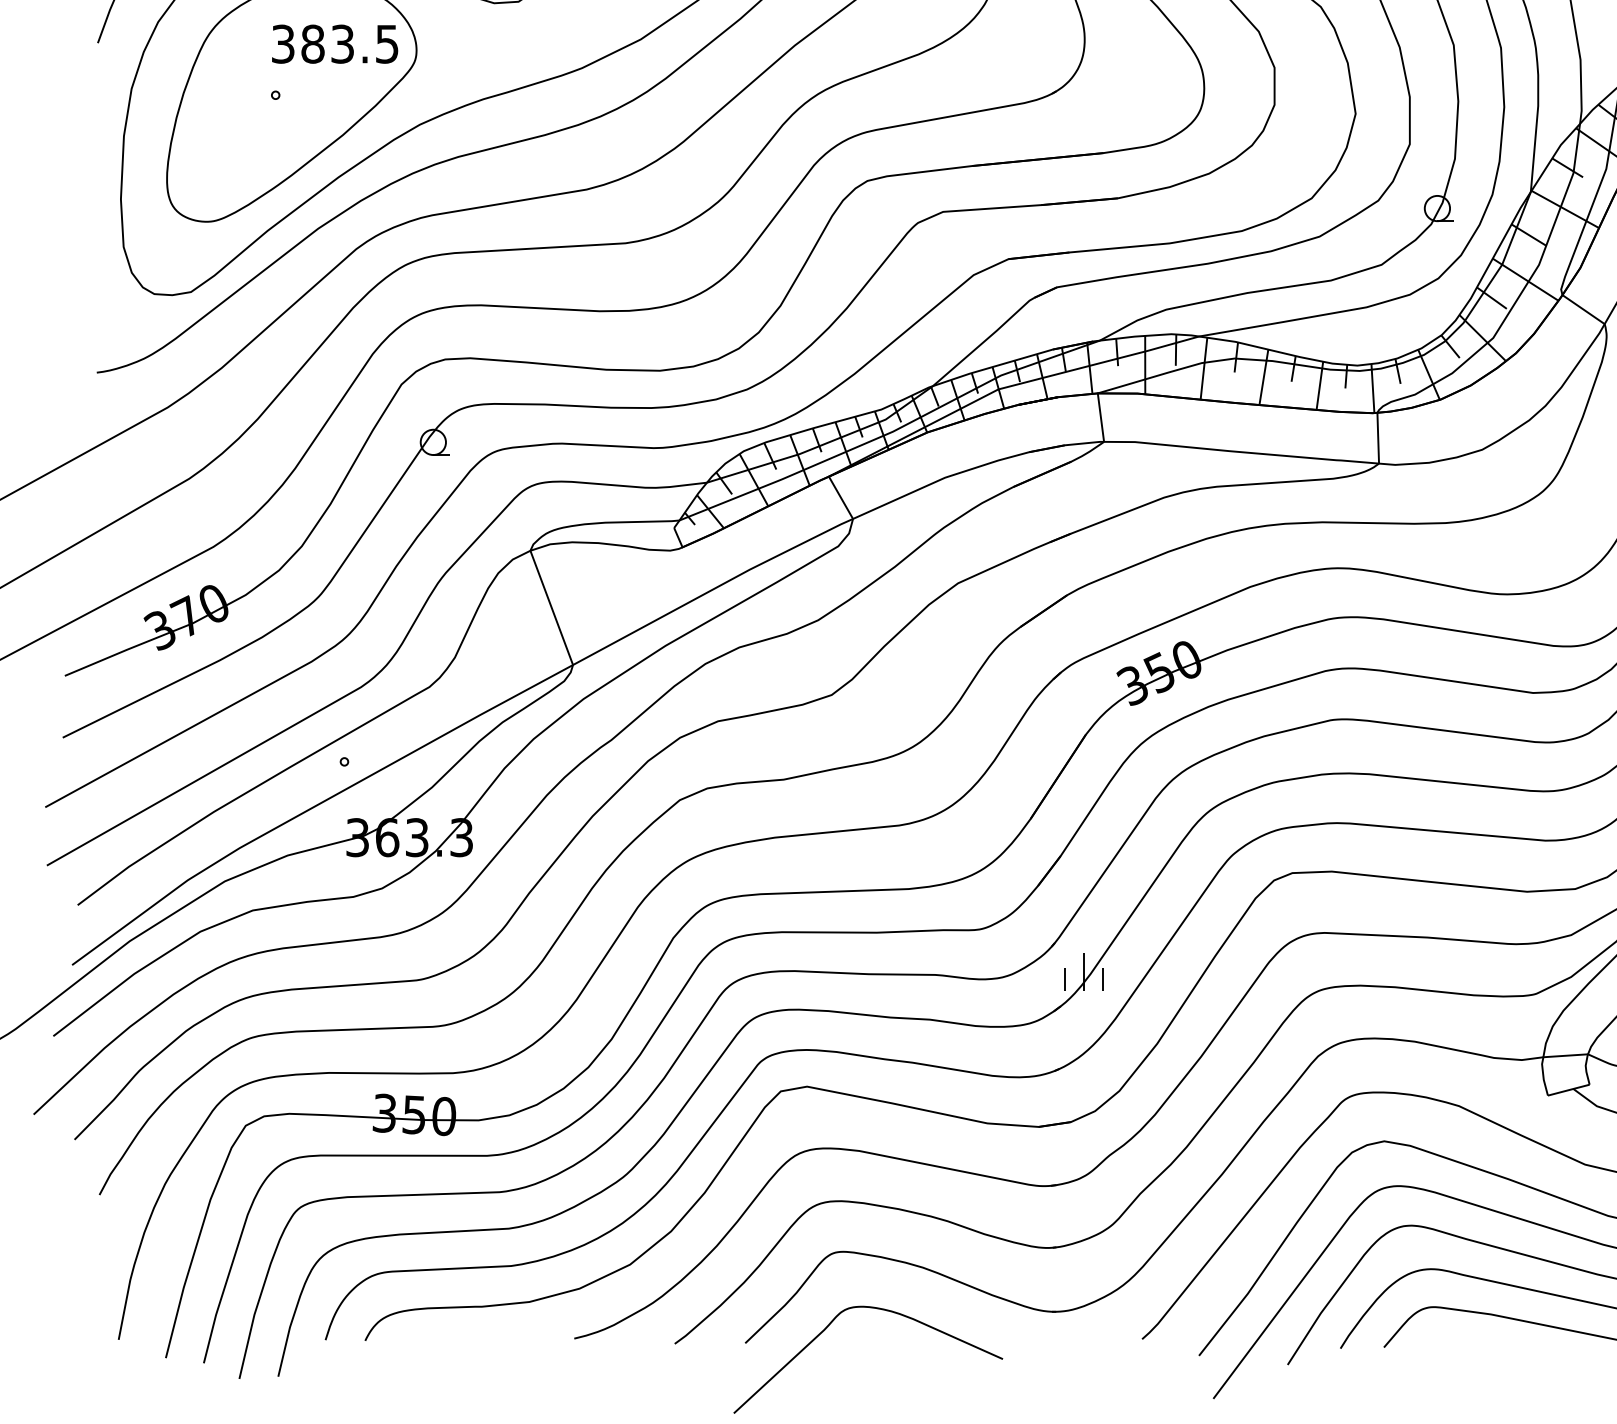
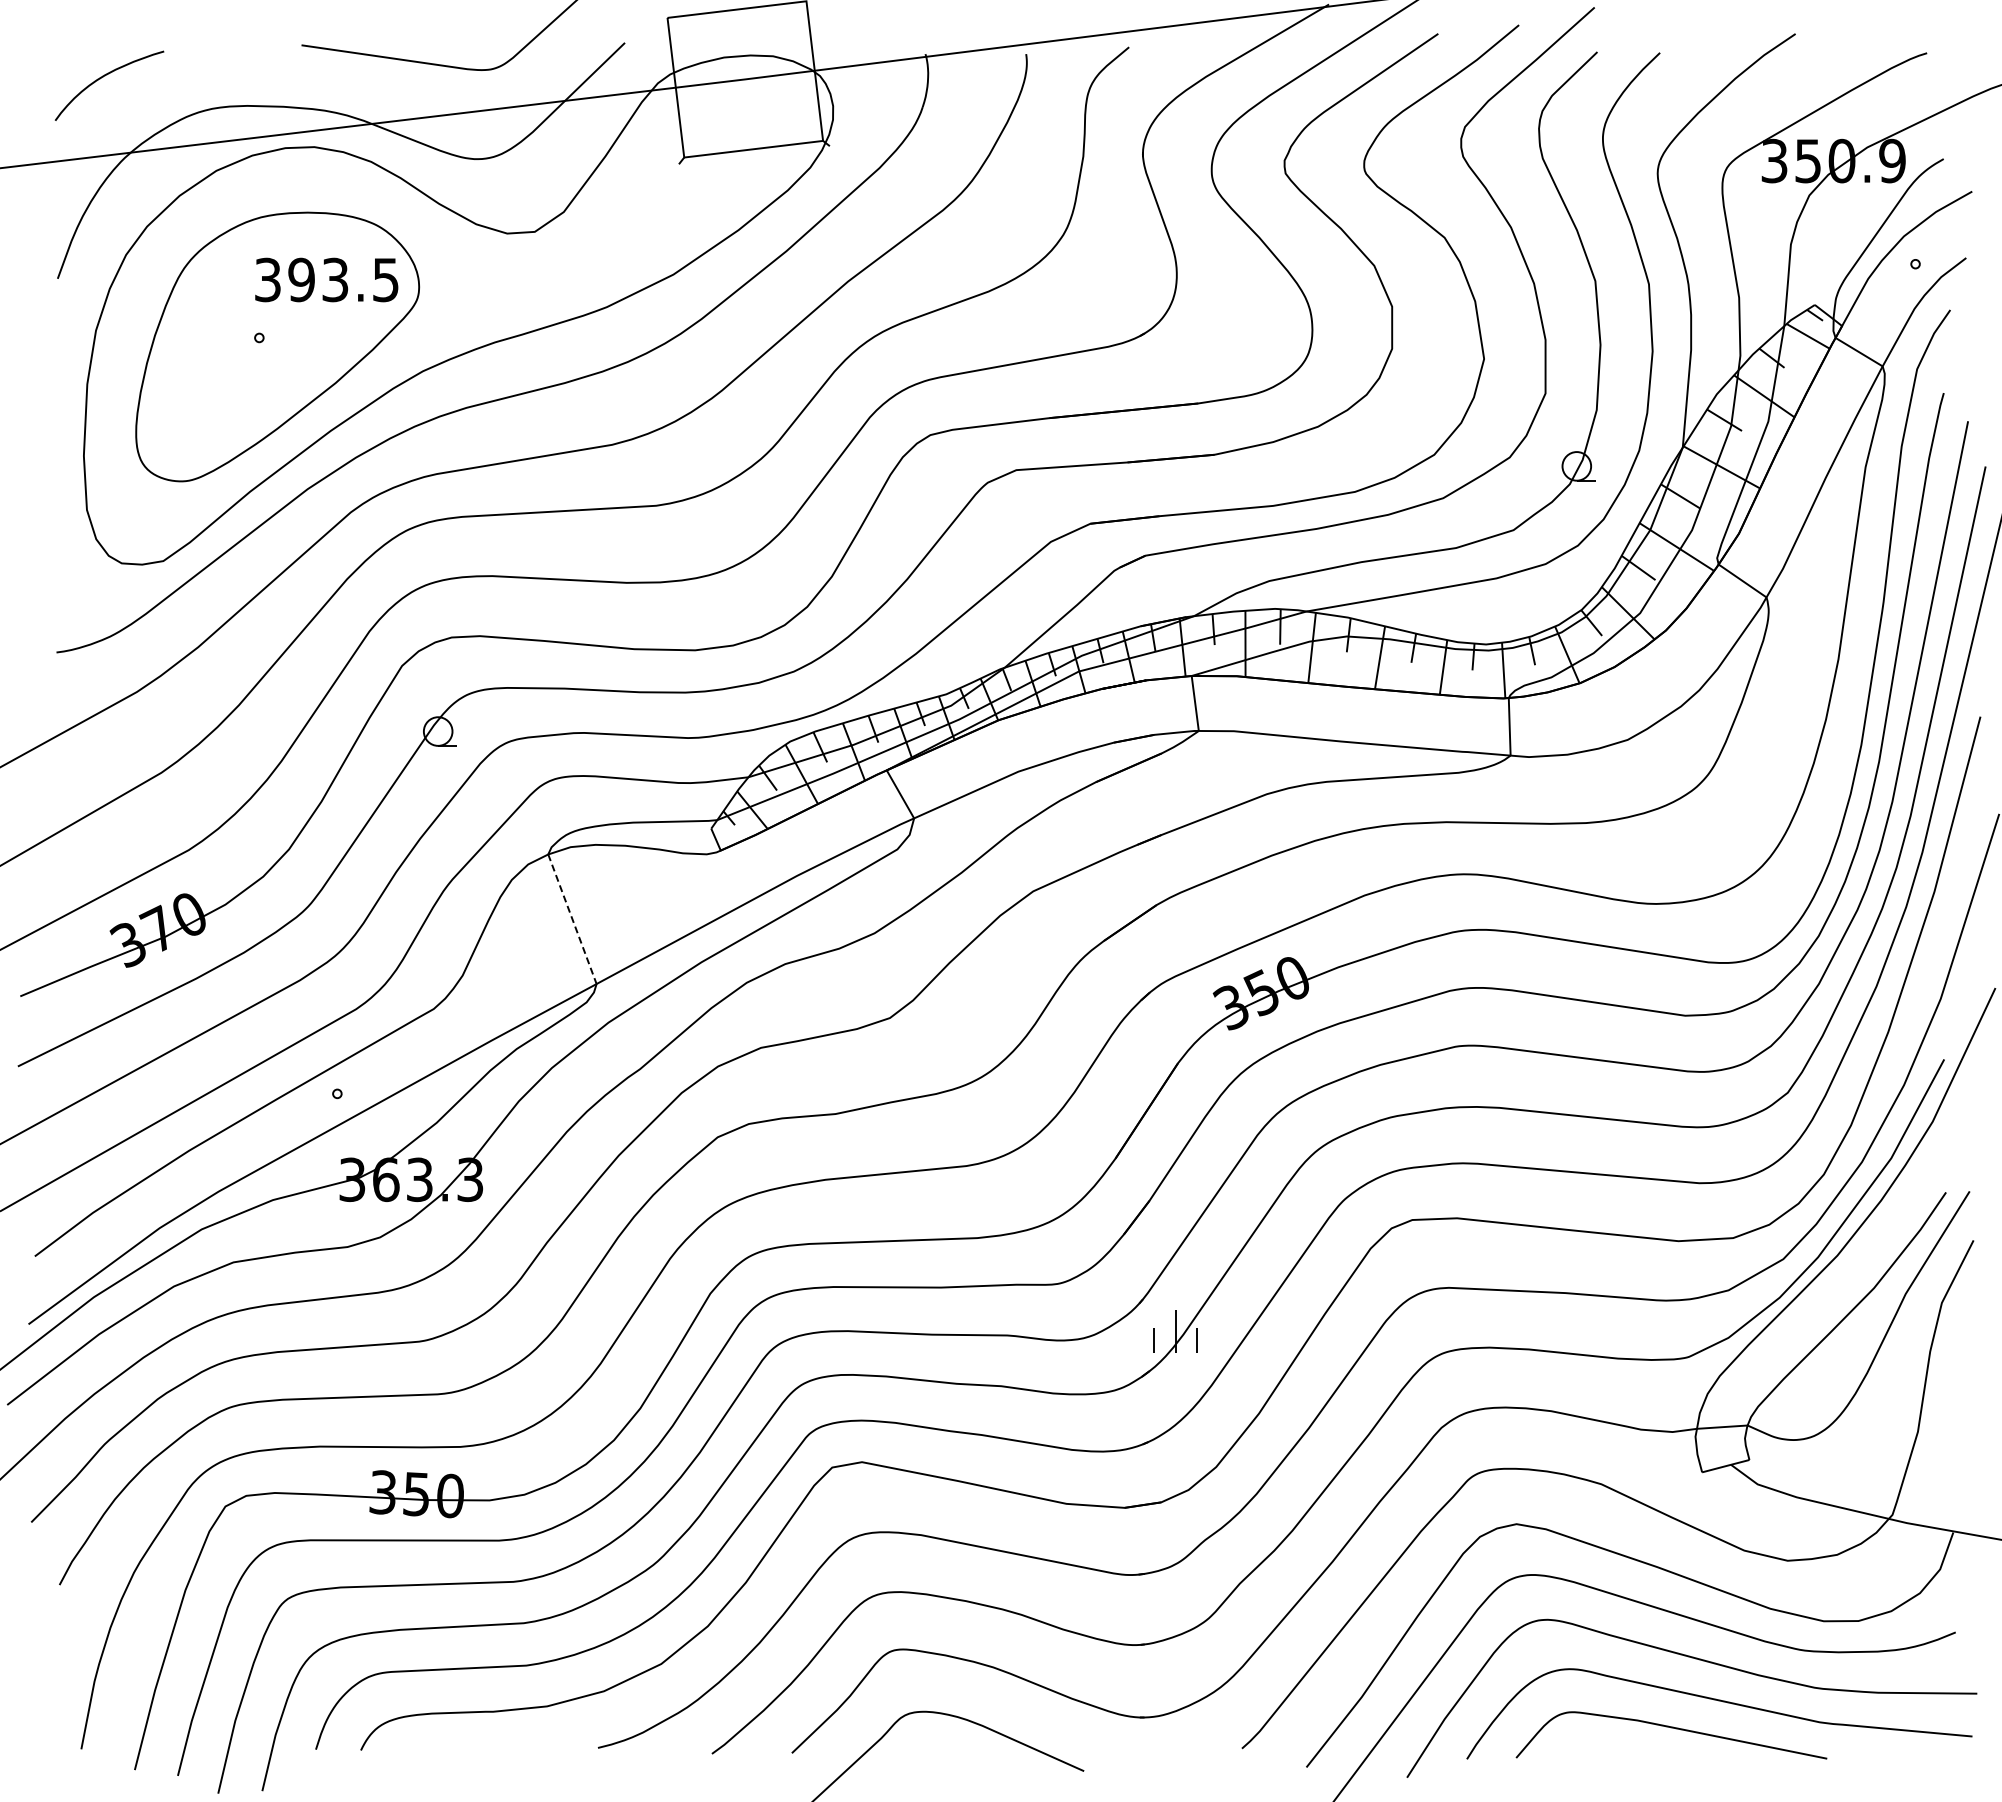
text: (312, 43) -> (301, 279), 383.5 -> 393.5
line: (551, 608) -> (572, 919), solid -> dashed

